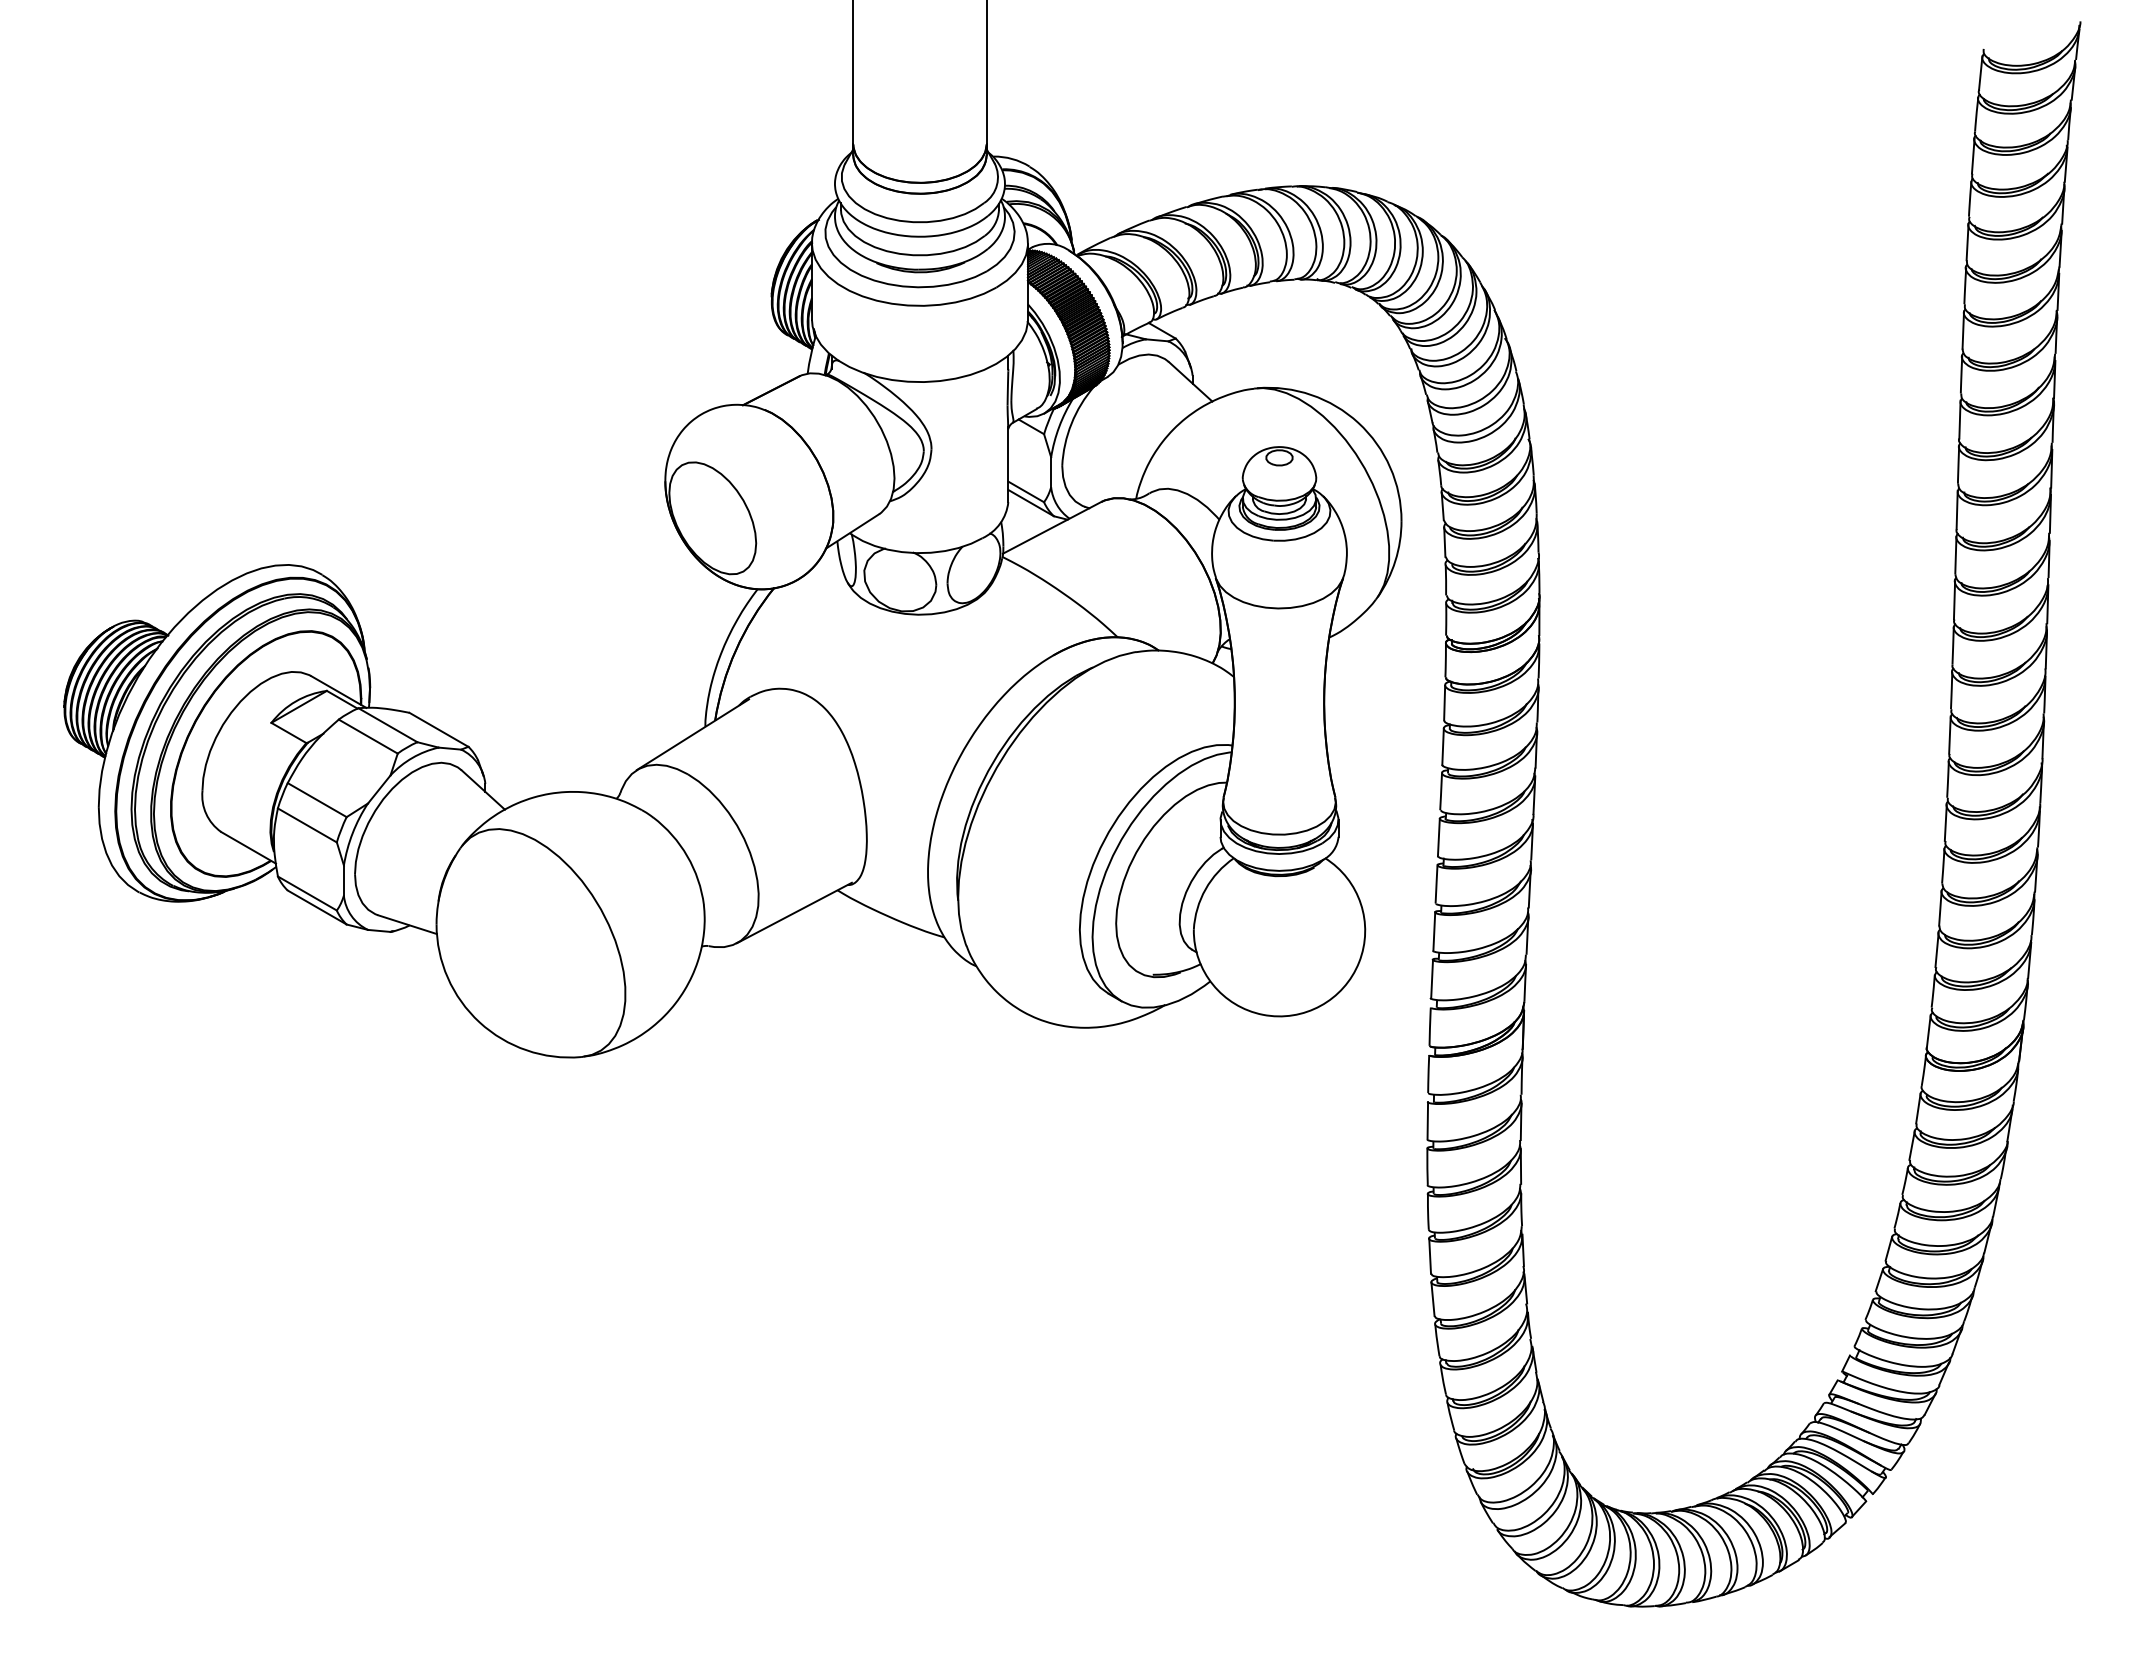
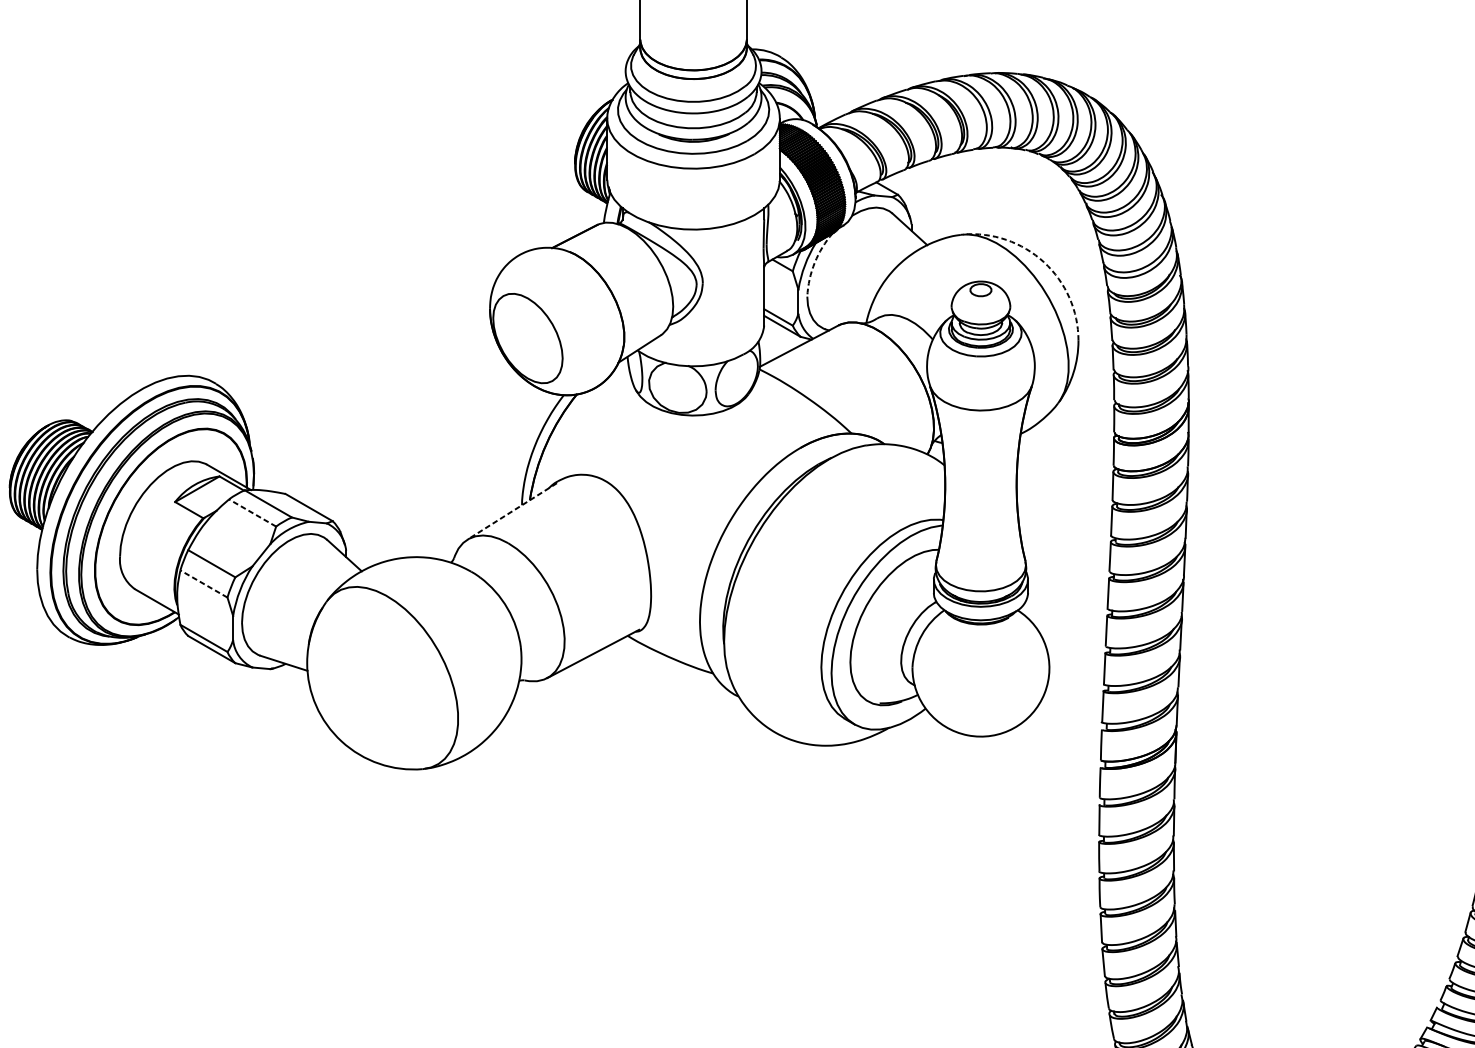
arc: (1358, 422) -> (1044, 261), solid -> dashed
arc: (1071, 423) -> (814, 262), solid -> dashed
line: (692, 734) -> (511, 511), solid -> dashed
line: (367, 736) -> (251, 512), solid -> dashed
line: (306, 825) -> (203, 584), solid -> dashed

